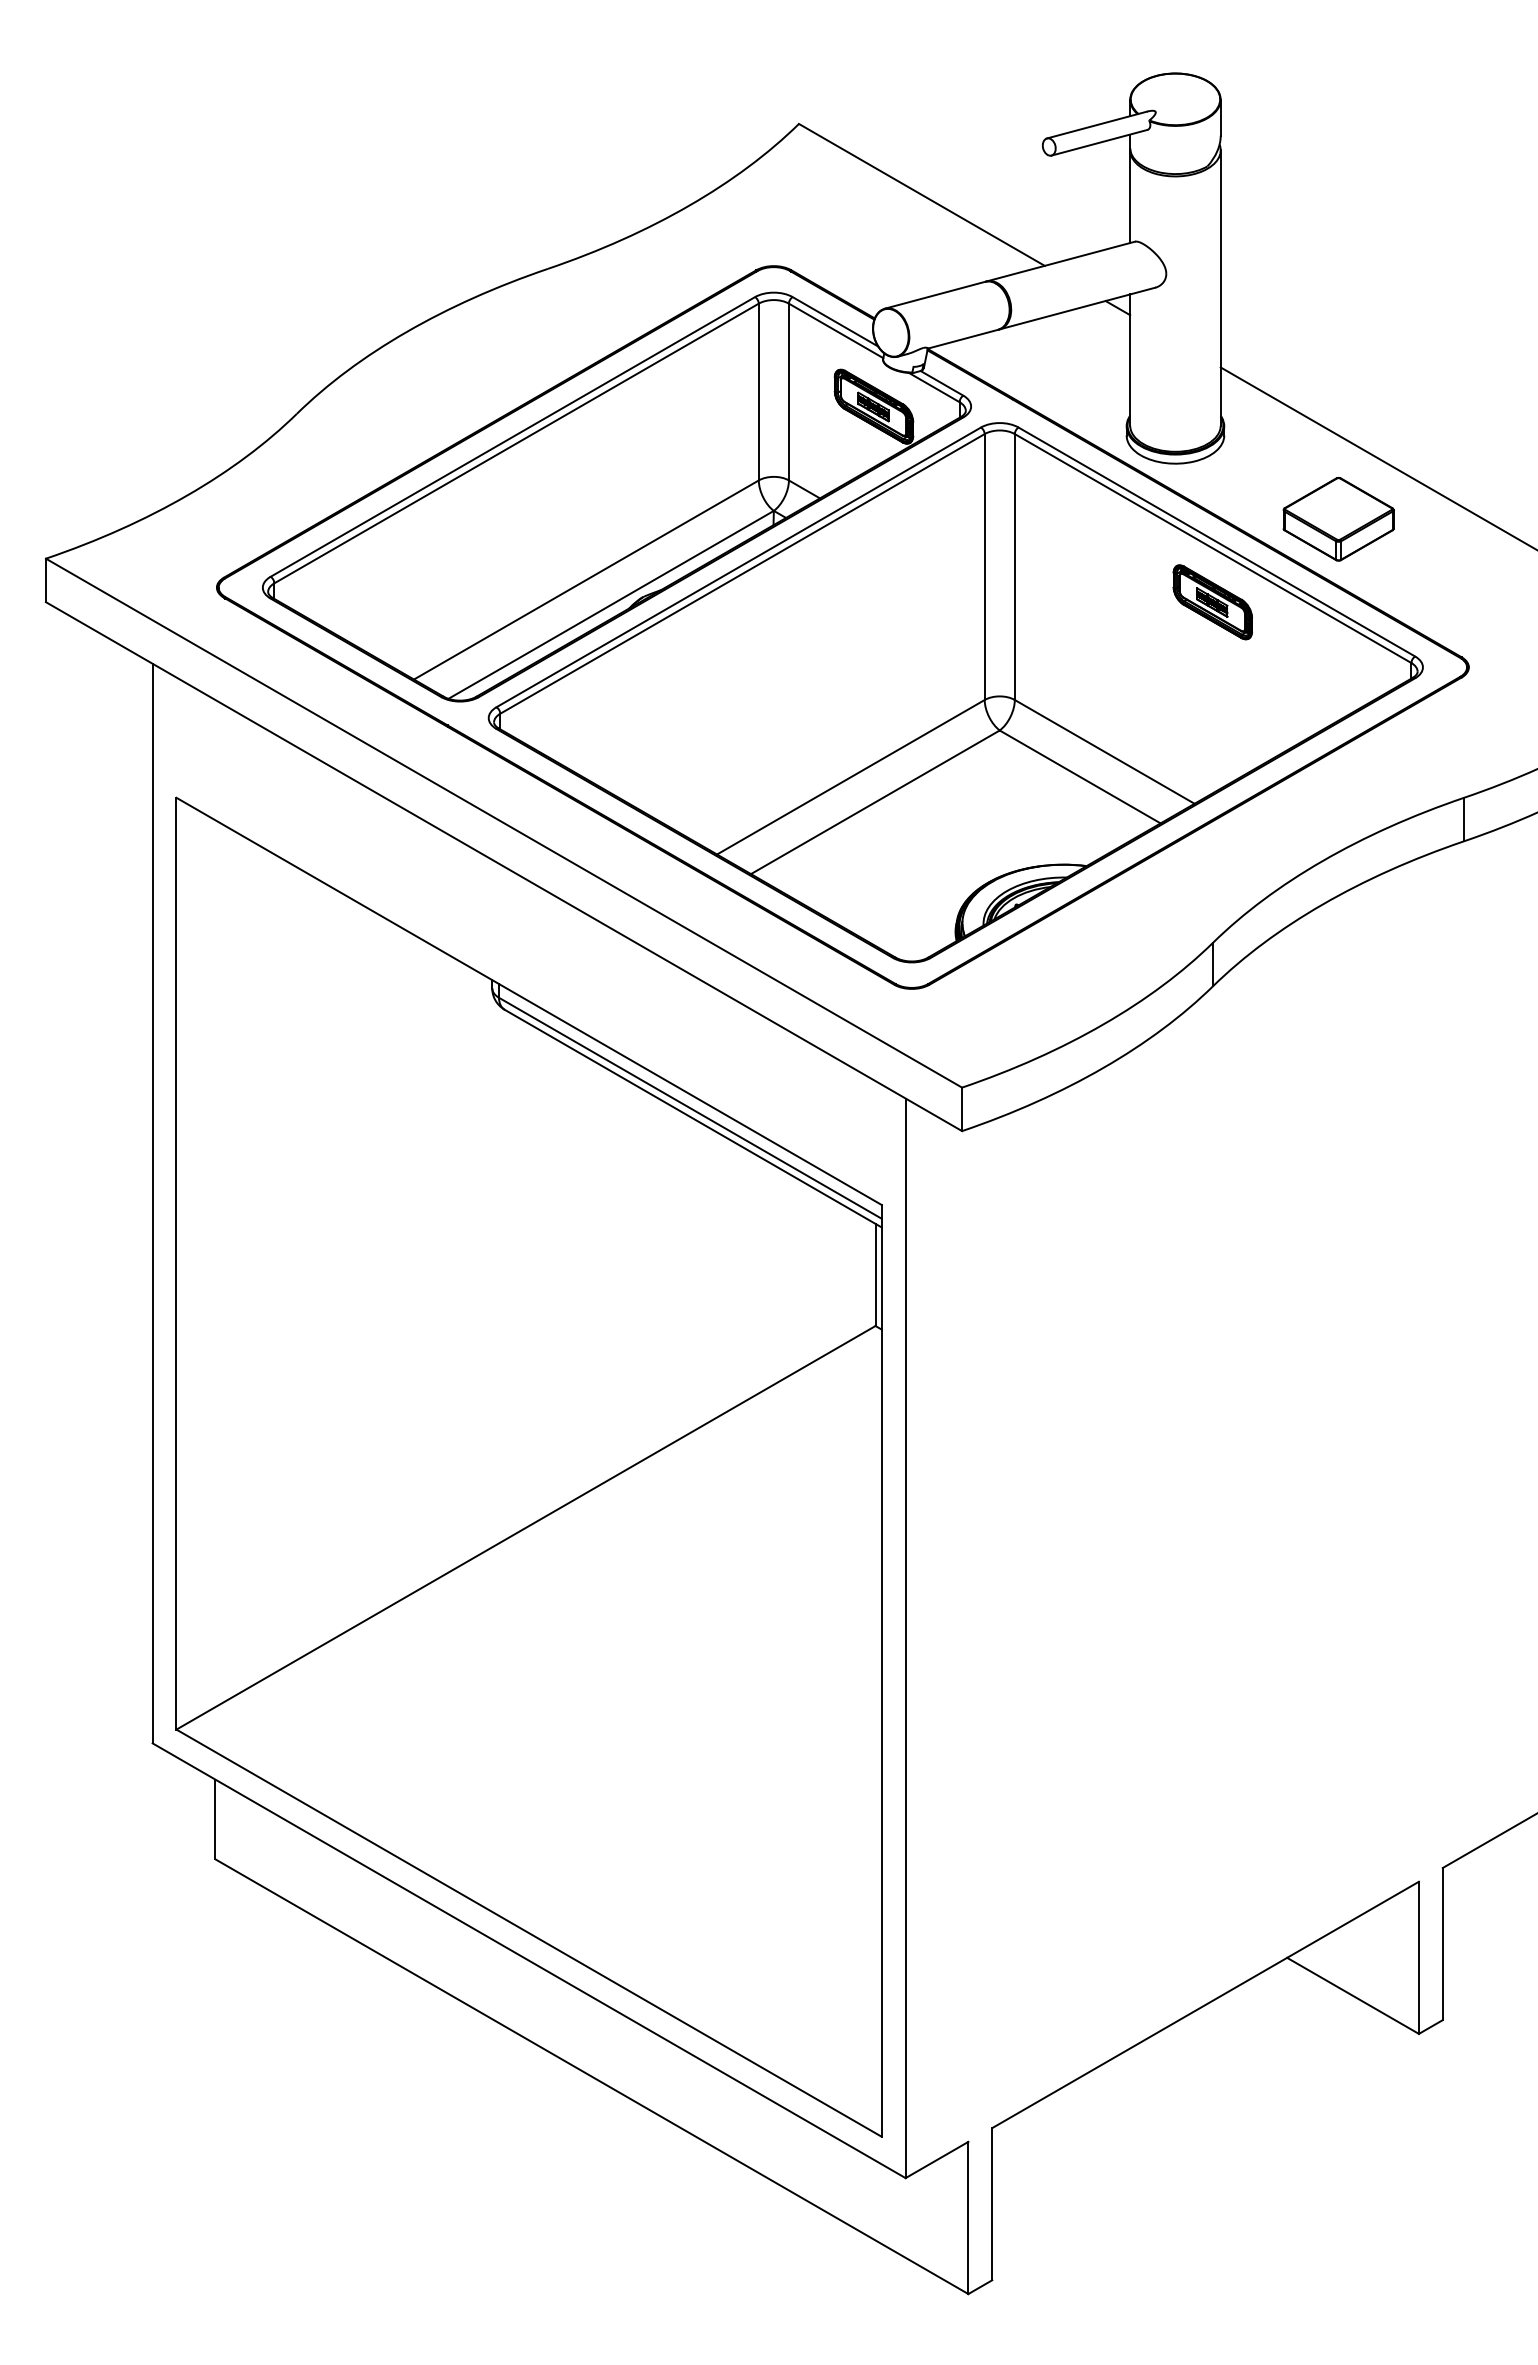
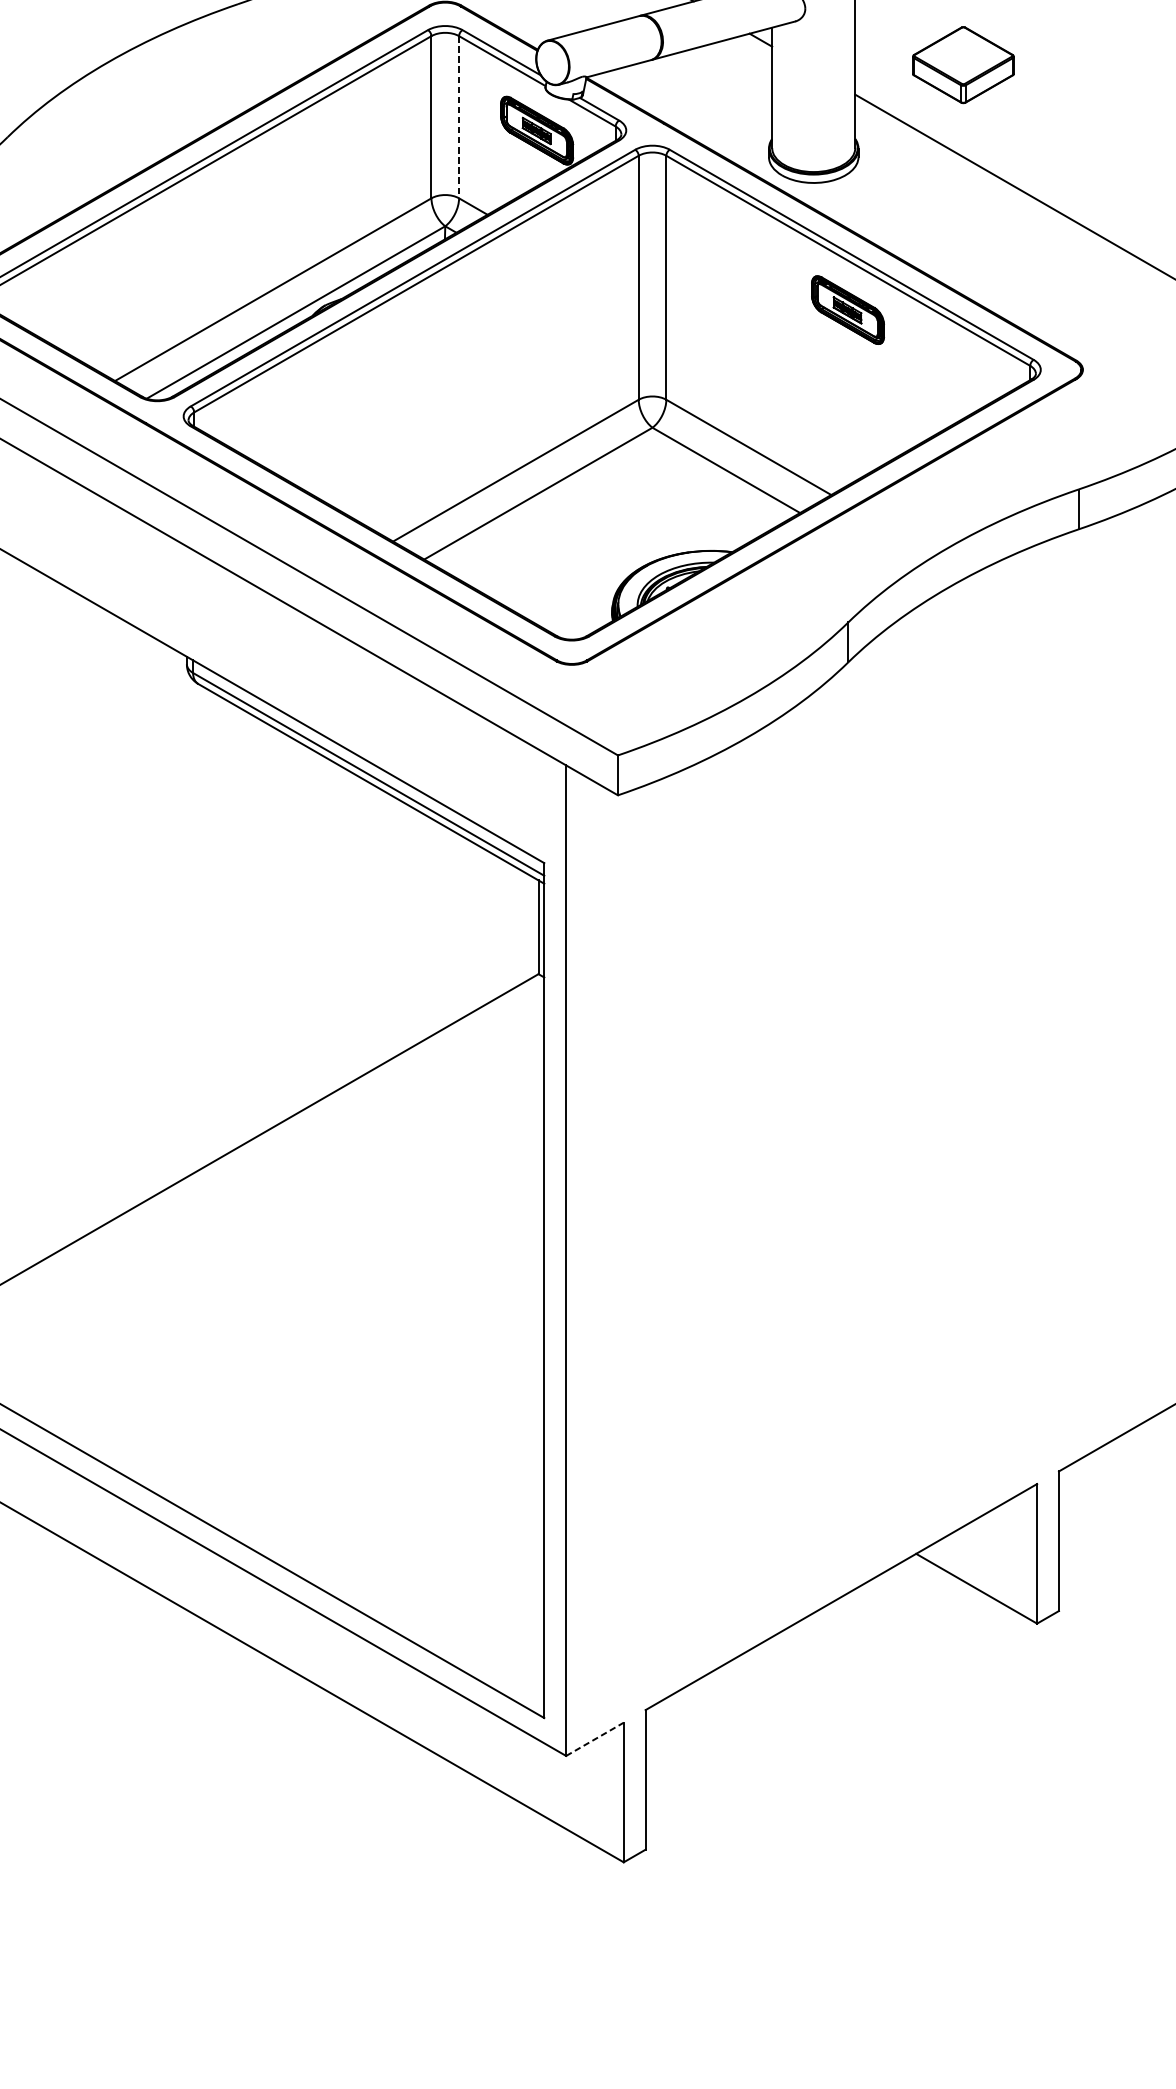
line: (788, 392) -> (458, 117), solid -> dashed
part: (1338, 518) -> (963, 64), moved
line: (937, 2159) -> (595, 1738), solid -> dashed

